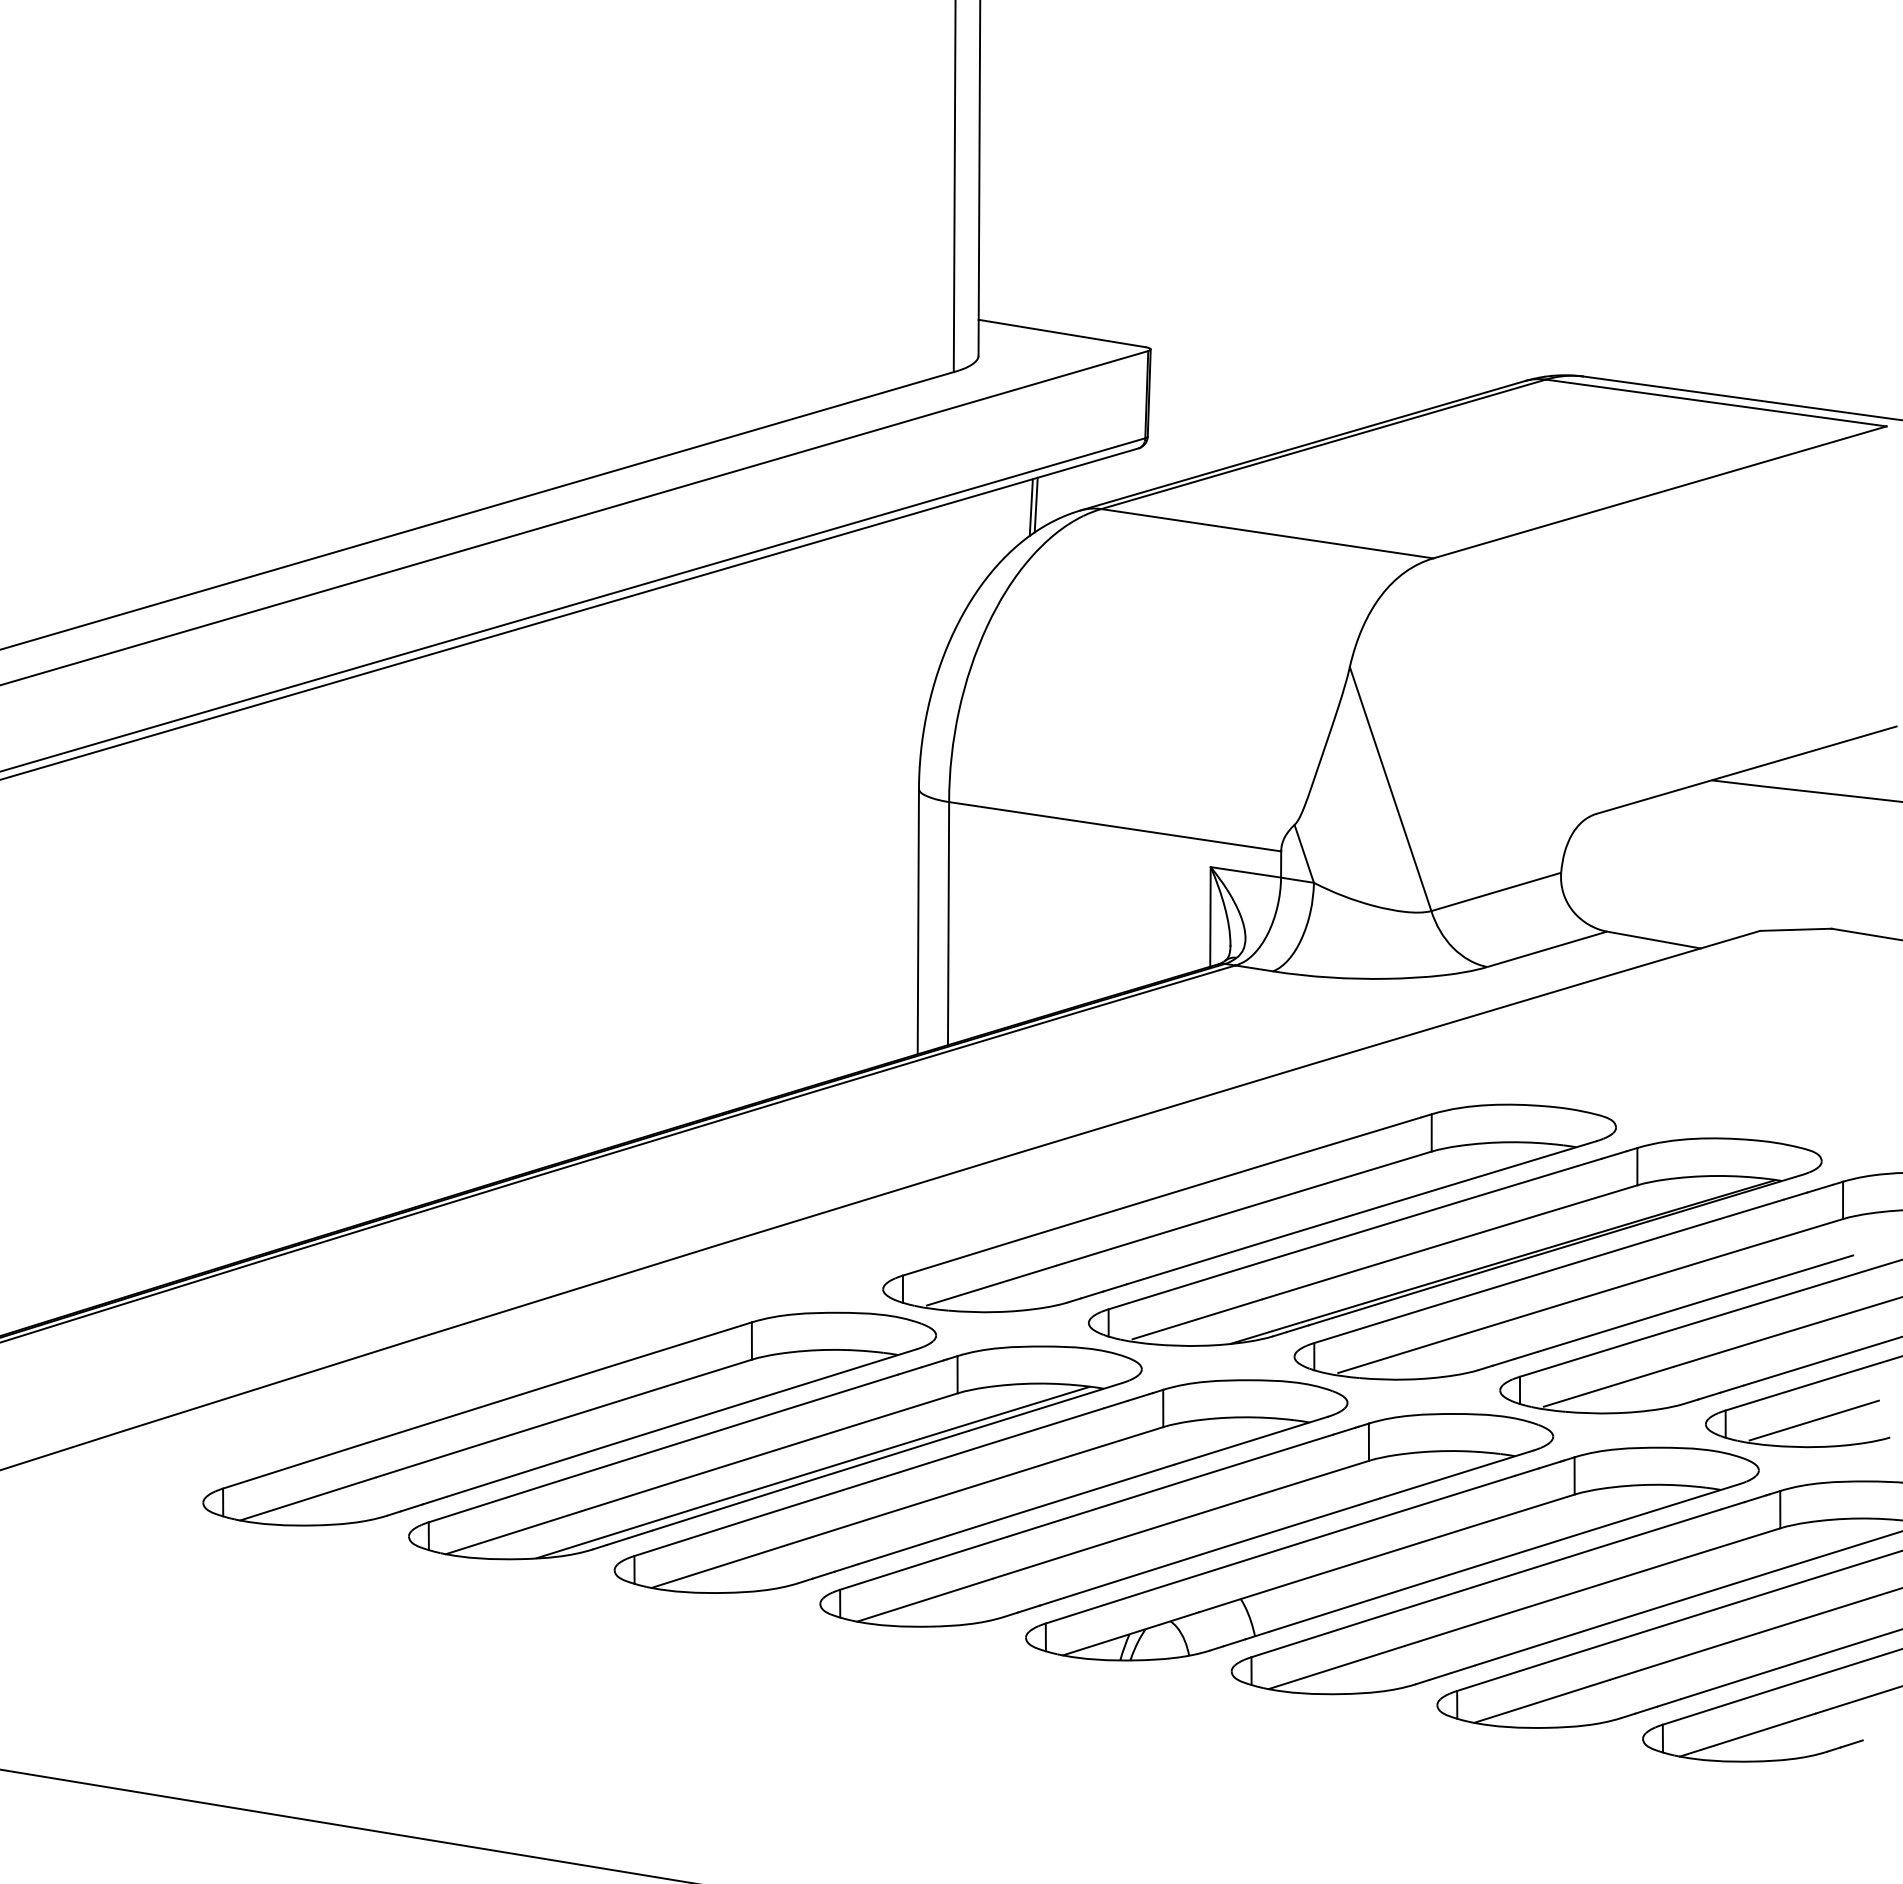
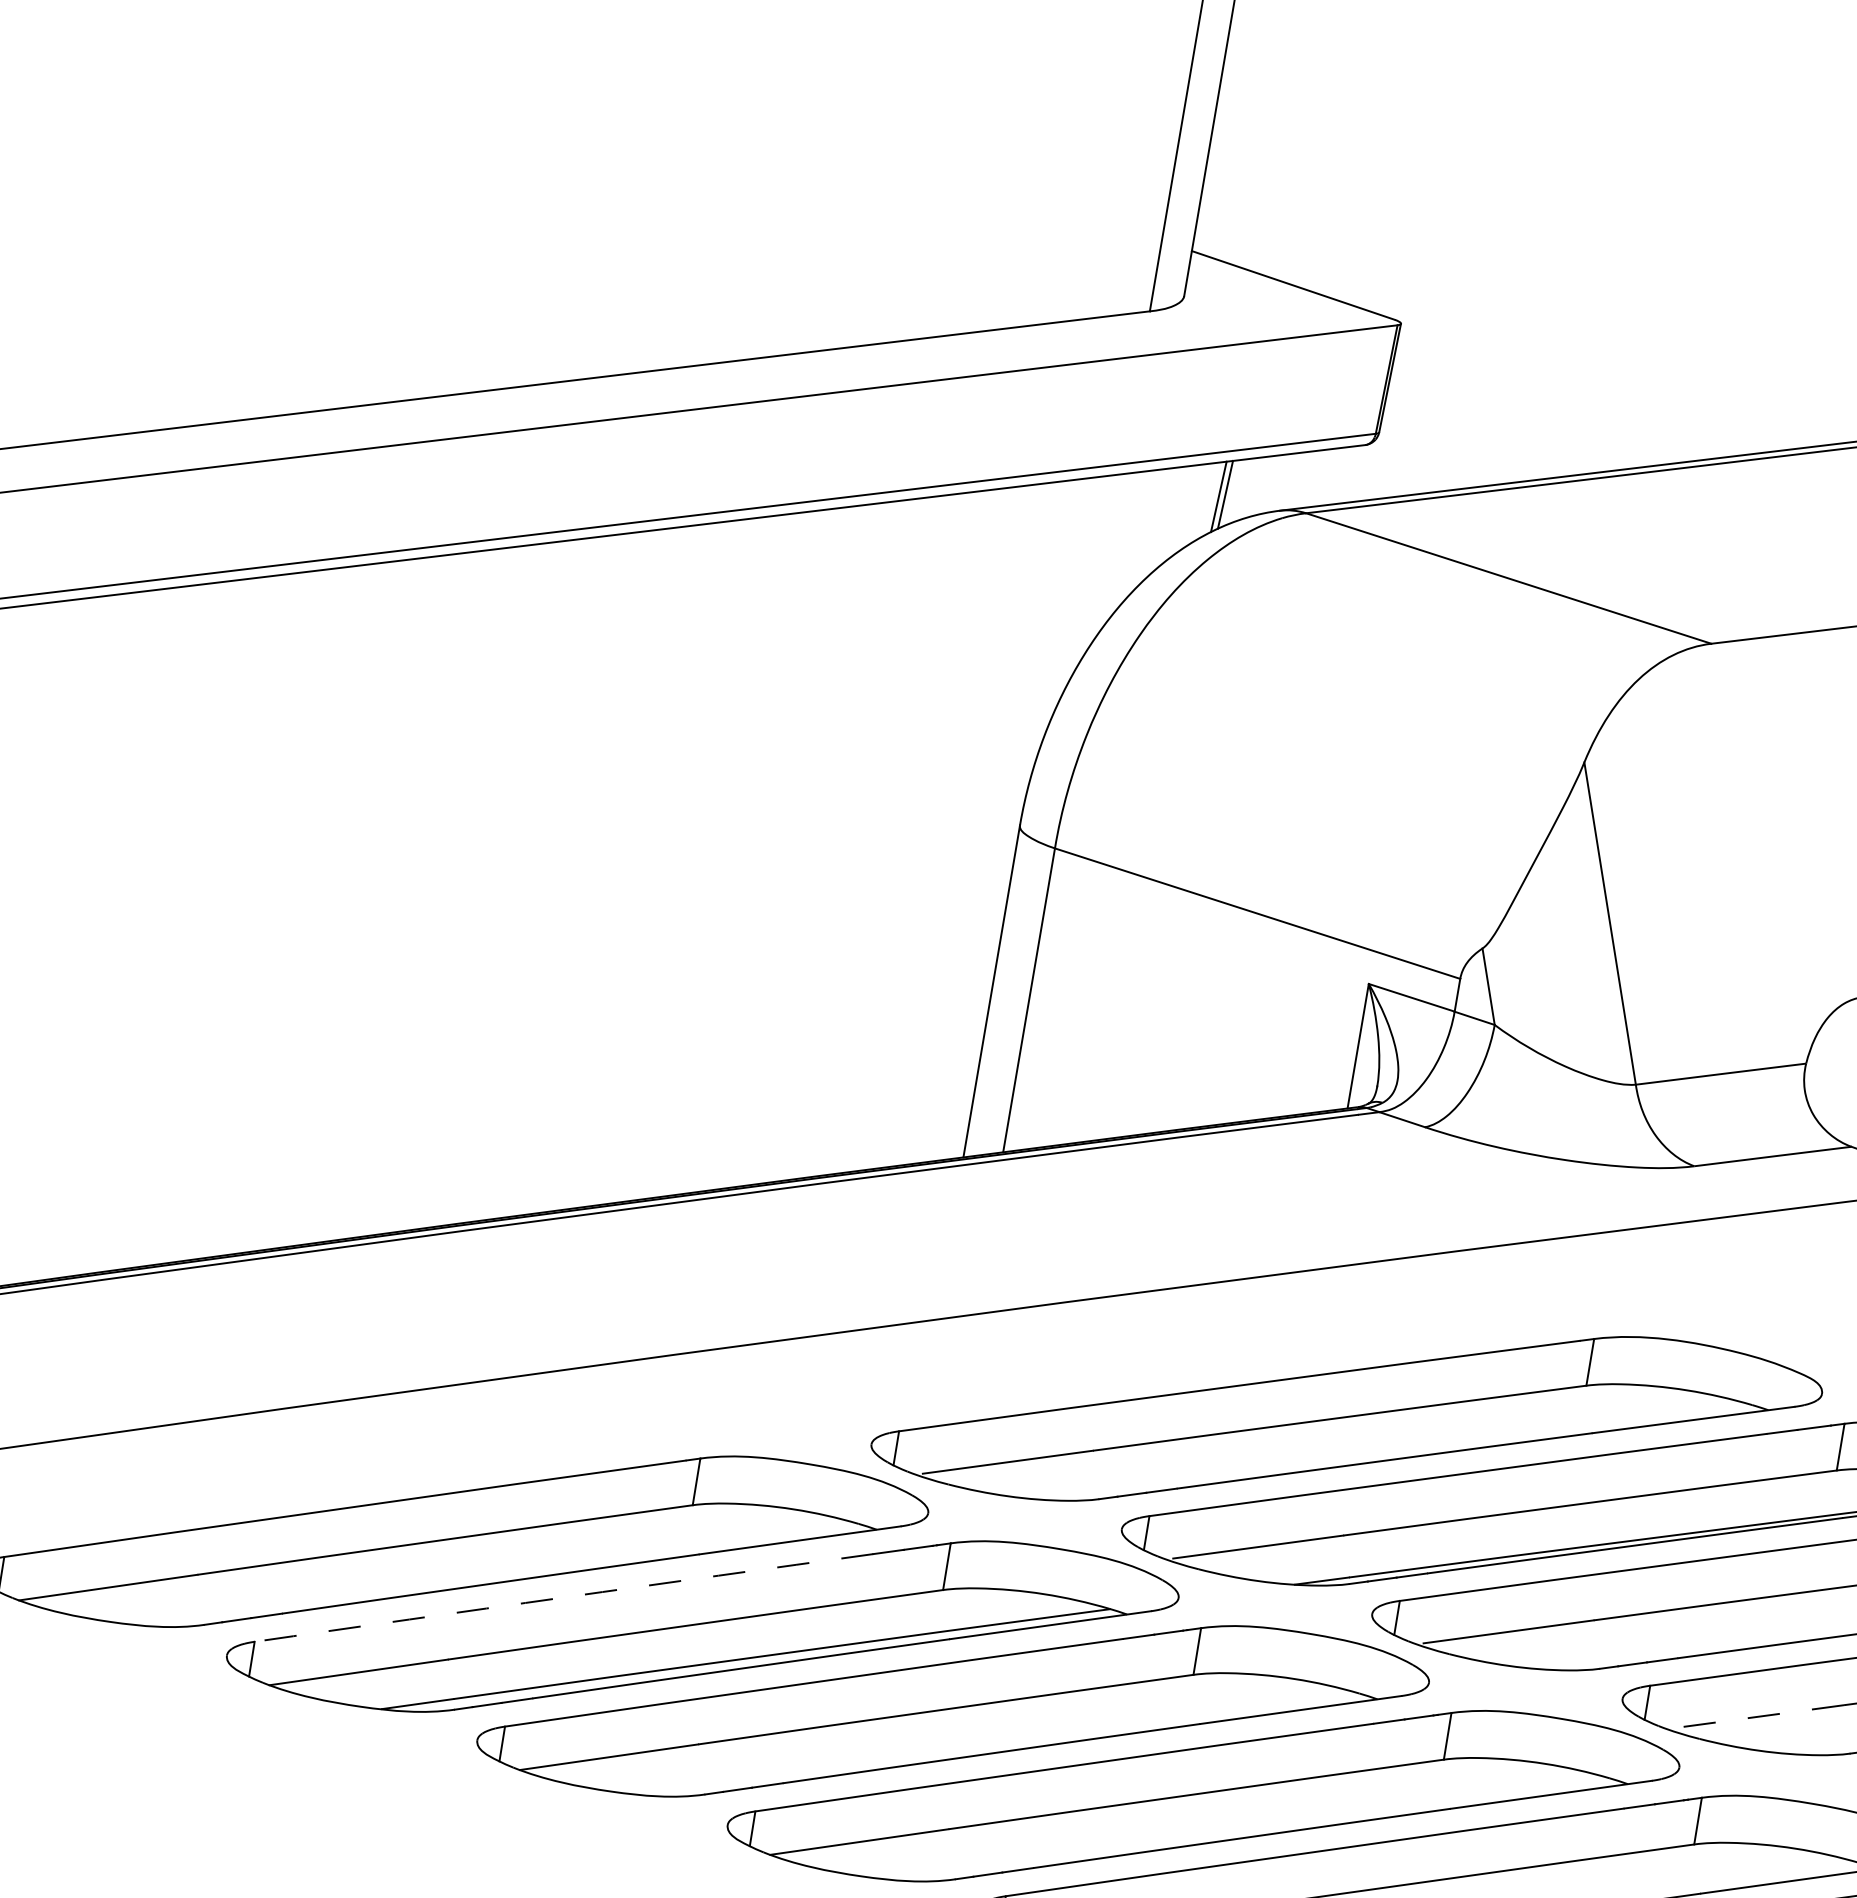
line: (1608, 1386) -> (1758, 1716), solid -> dashed
arc: (663, 1448) -> (563, 1598), solid -> dashed

